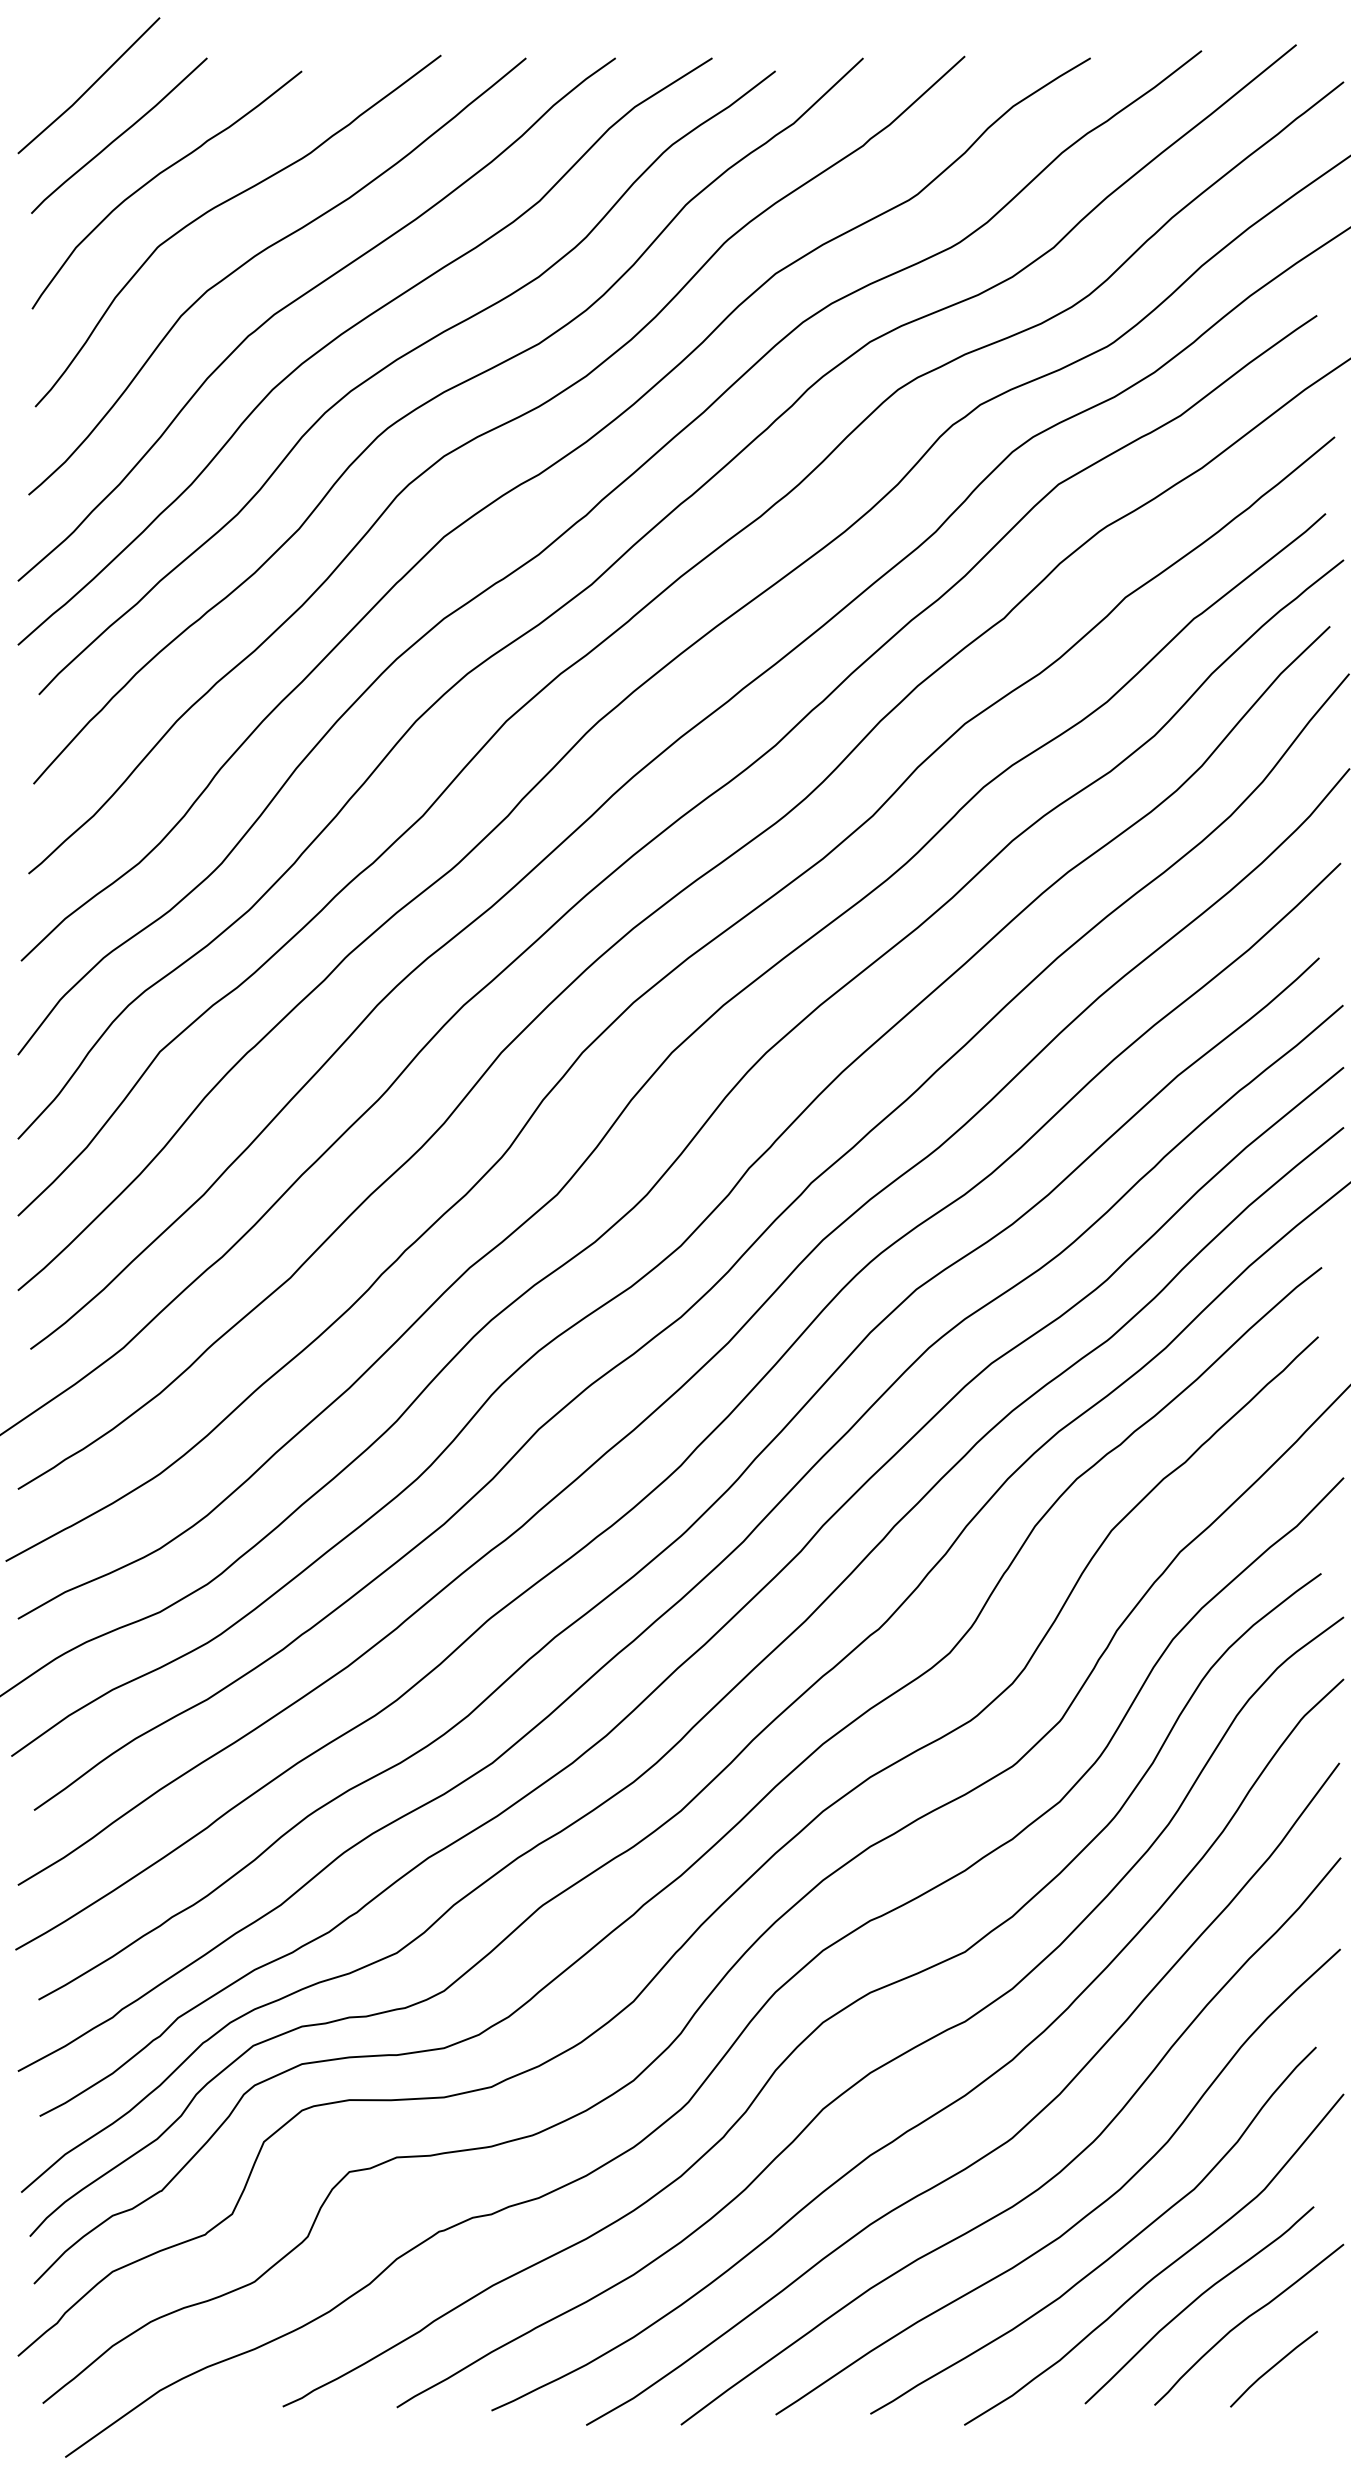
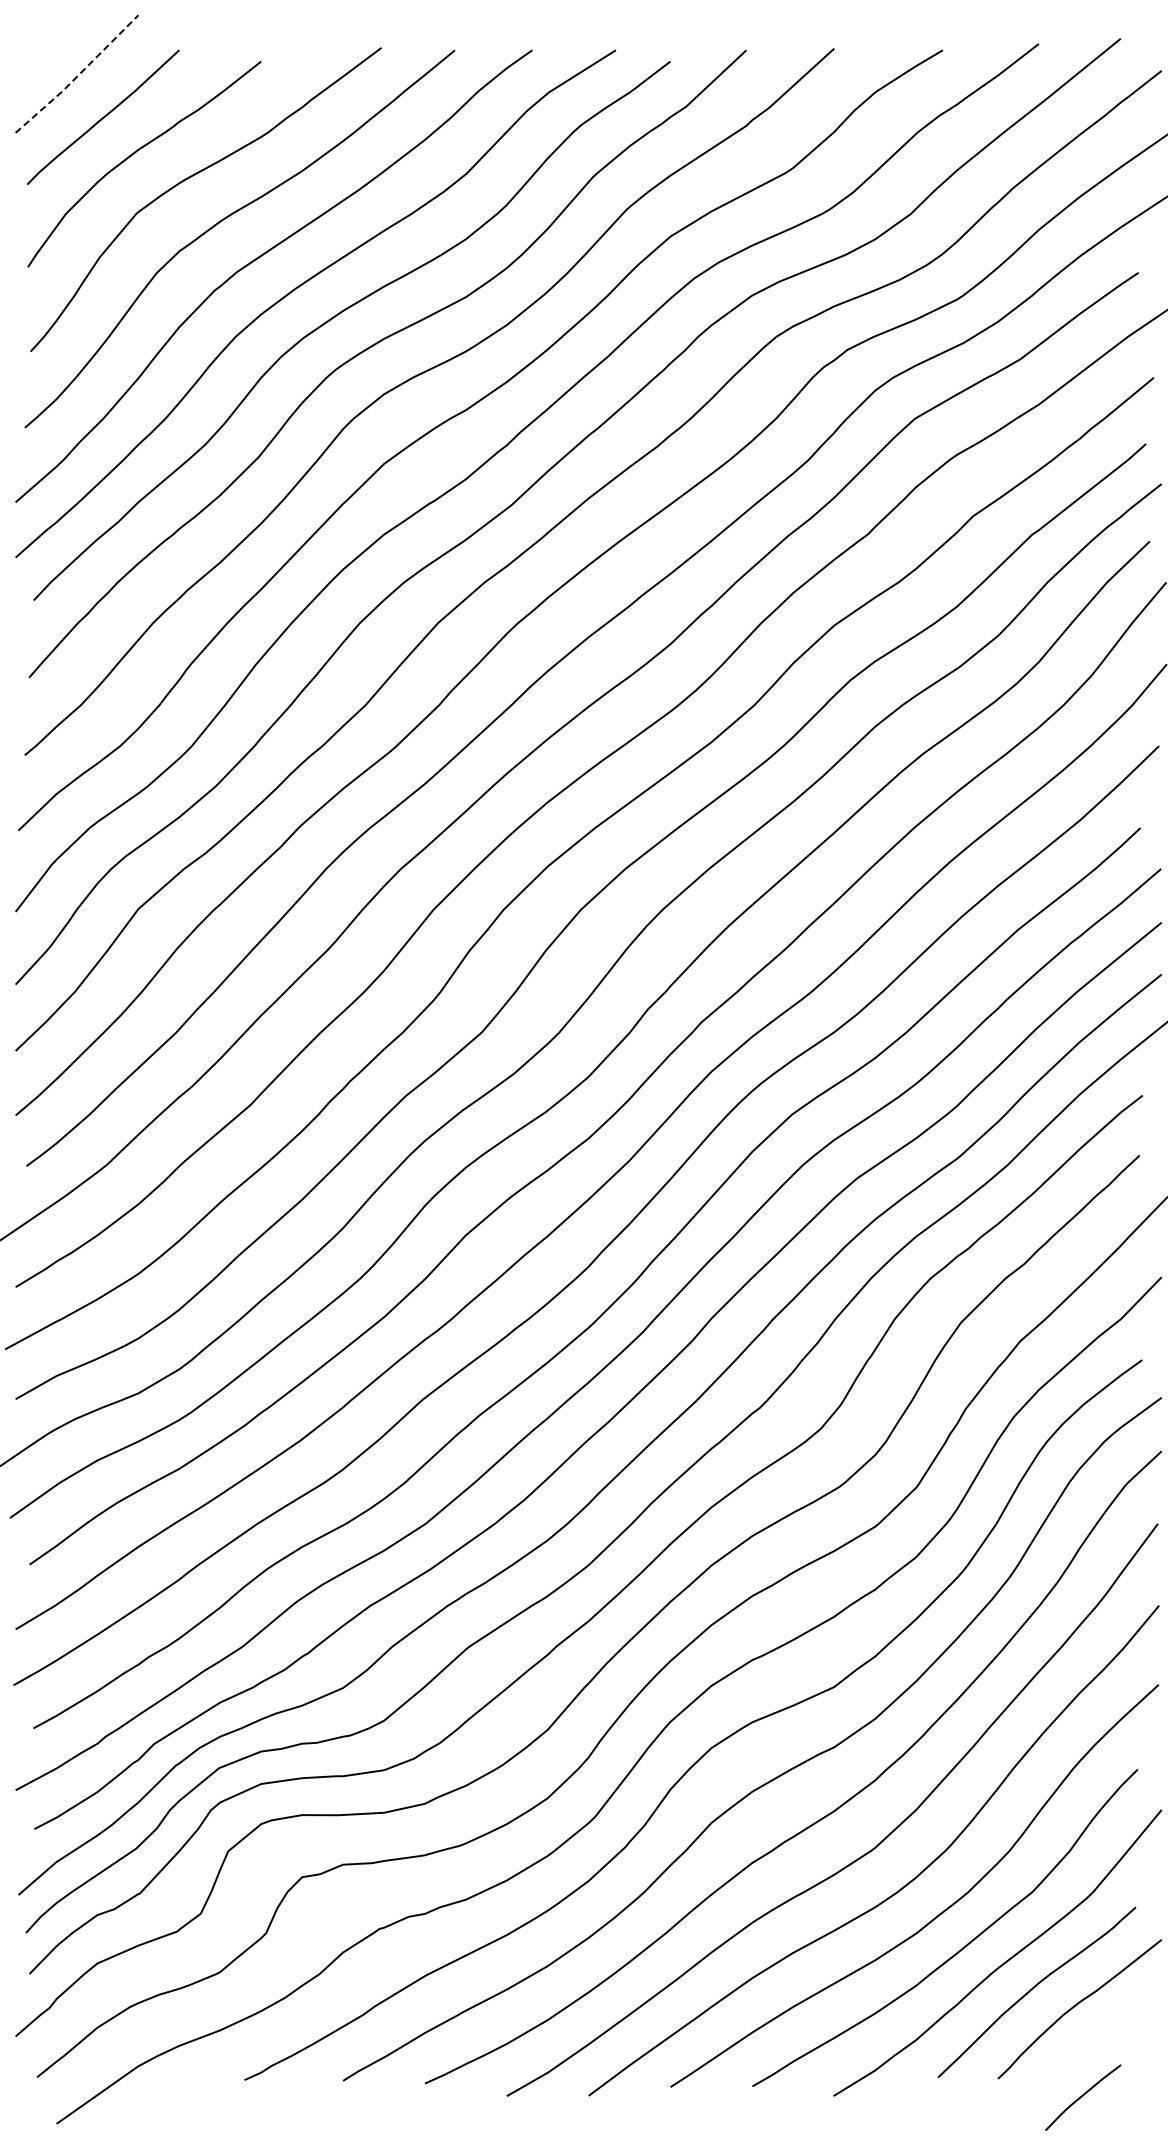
line: (90, 87) -> (78, 75), solid -> dashed
line: (1274, 2367) -> (1083, 2096), moved

